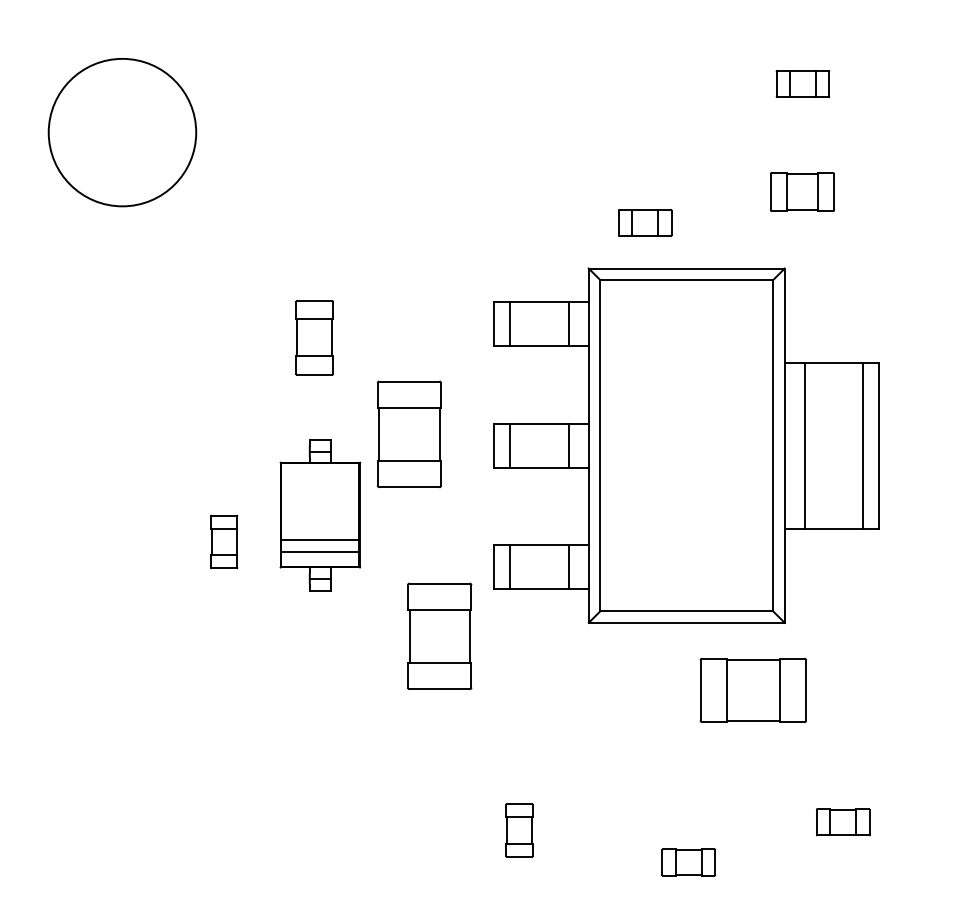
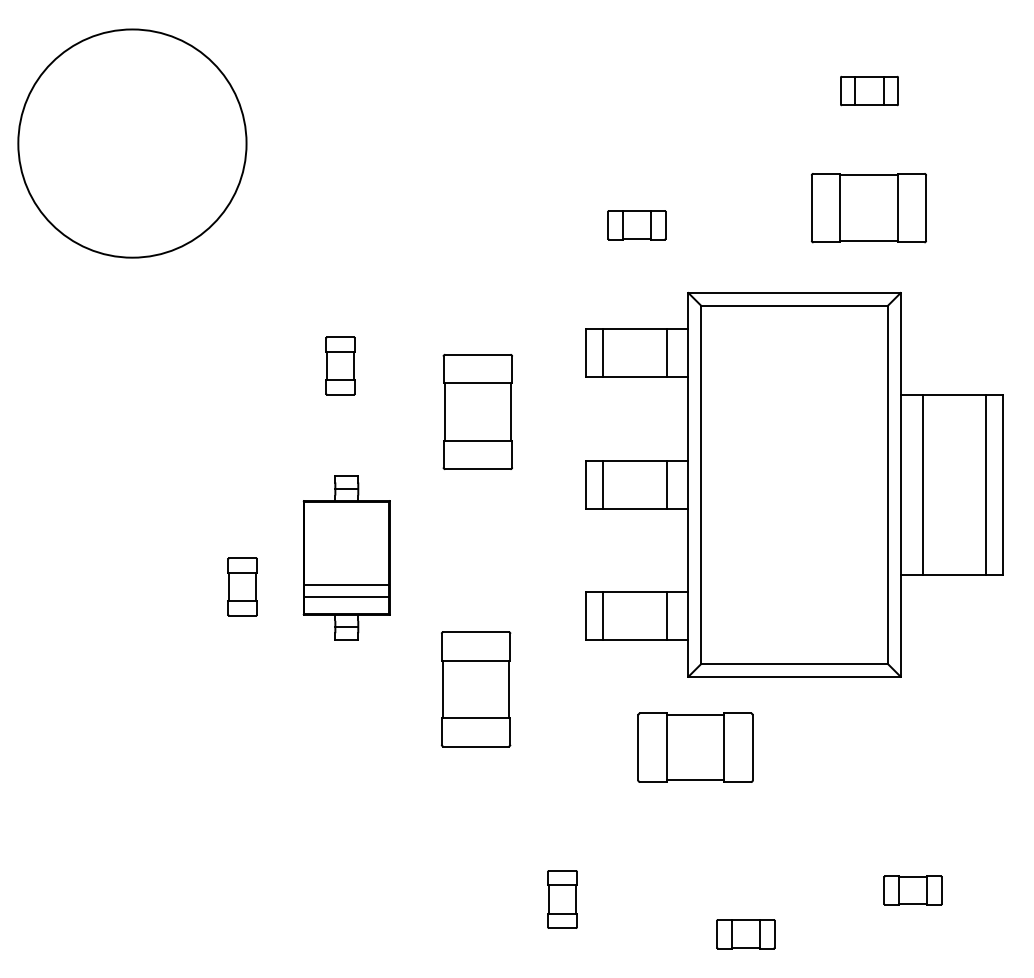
circle: (122, 132) -> (132, 143), size x1.43
part: (802, 191) -> (869, 207), size x1.67
part: (645, 222) -> (637, 224), moved
part: (314, 337) -> (340, 365), size x0.71
part: (408, 433) -> (476, 411), moved
part: (686, 445) -> (794, 484), moved
part: (752, 689) -> (694, 746), moved

